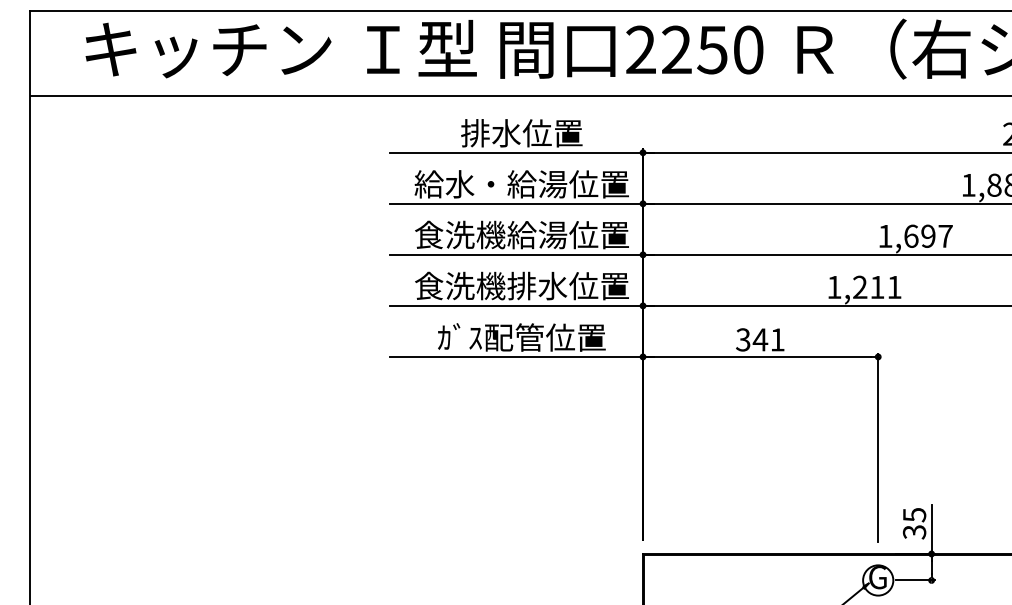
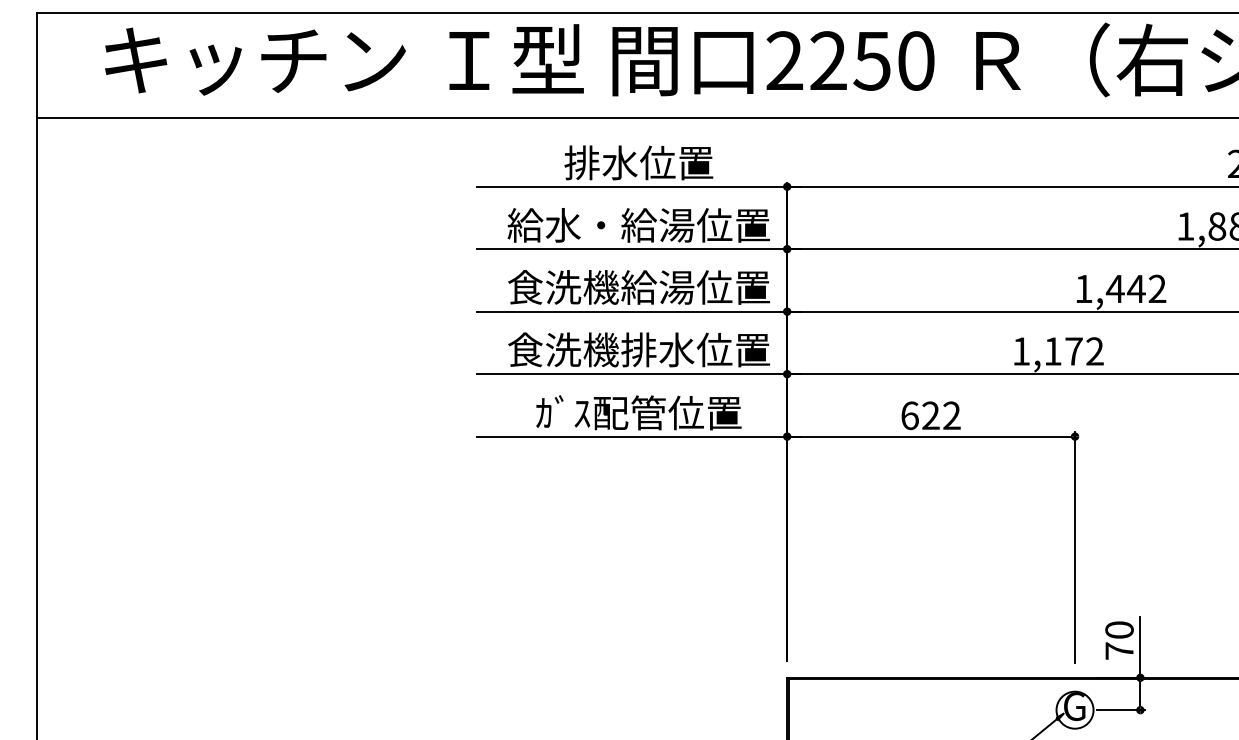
text: (927, 235) -> (1135, 288), 1,697 -> 1,442
text: (876, 287) -> (1073, 351), 1,211 -> 1,172
text: (760, 339) -> (930, 415), 341 -> 622
text: (914, 523) -> (1119, 640), 35 -> 70

